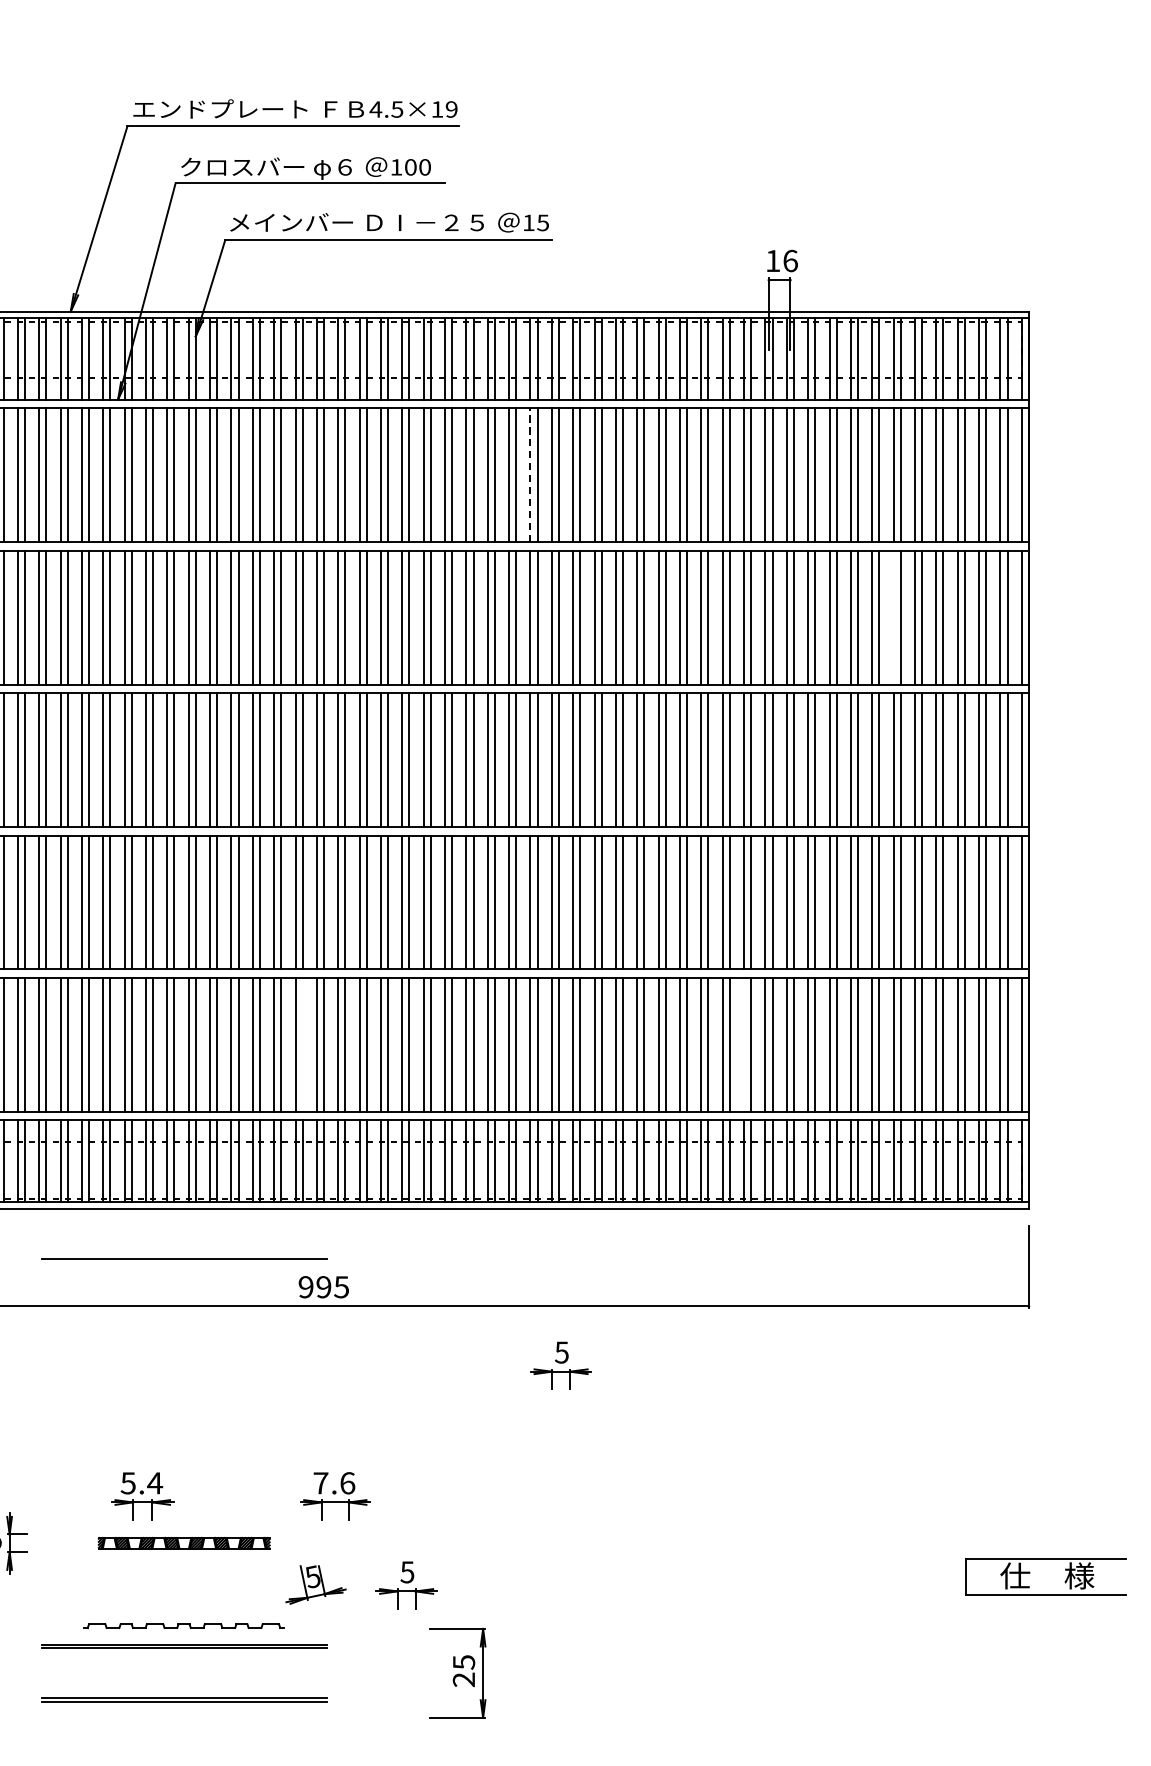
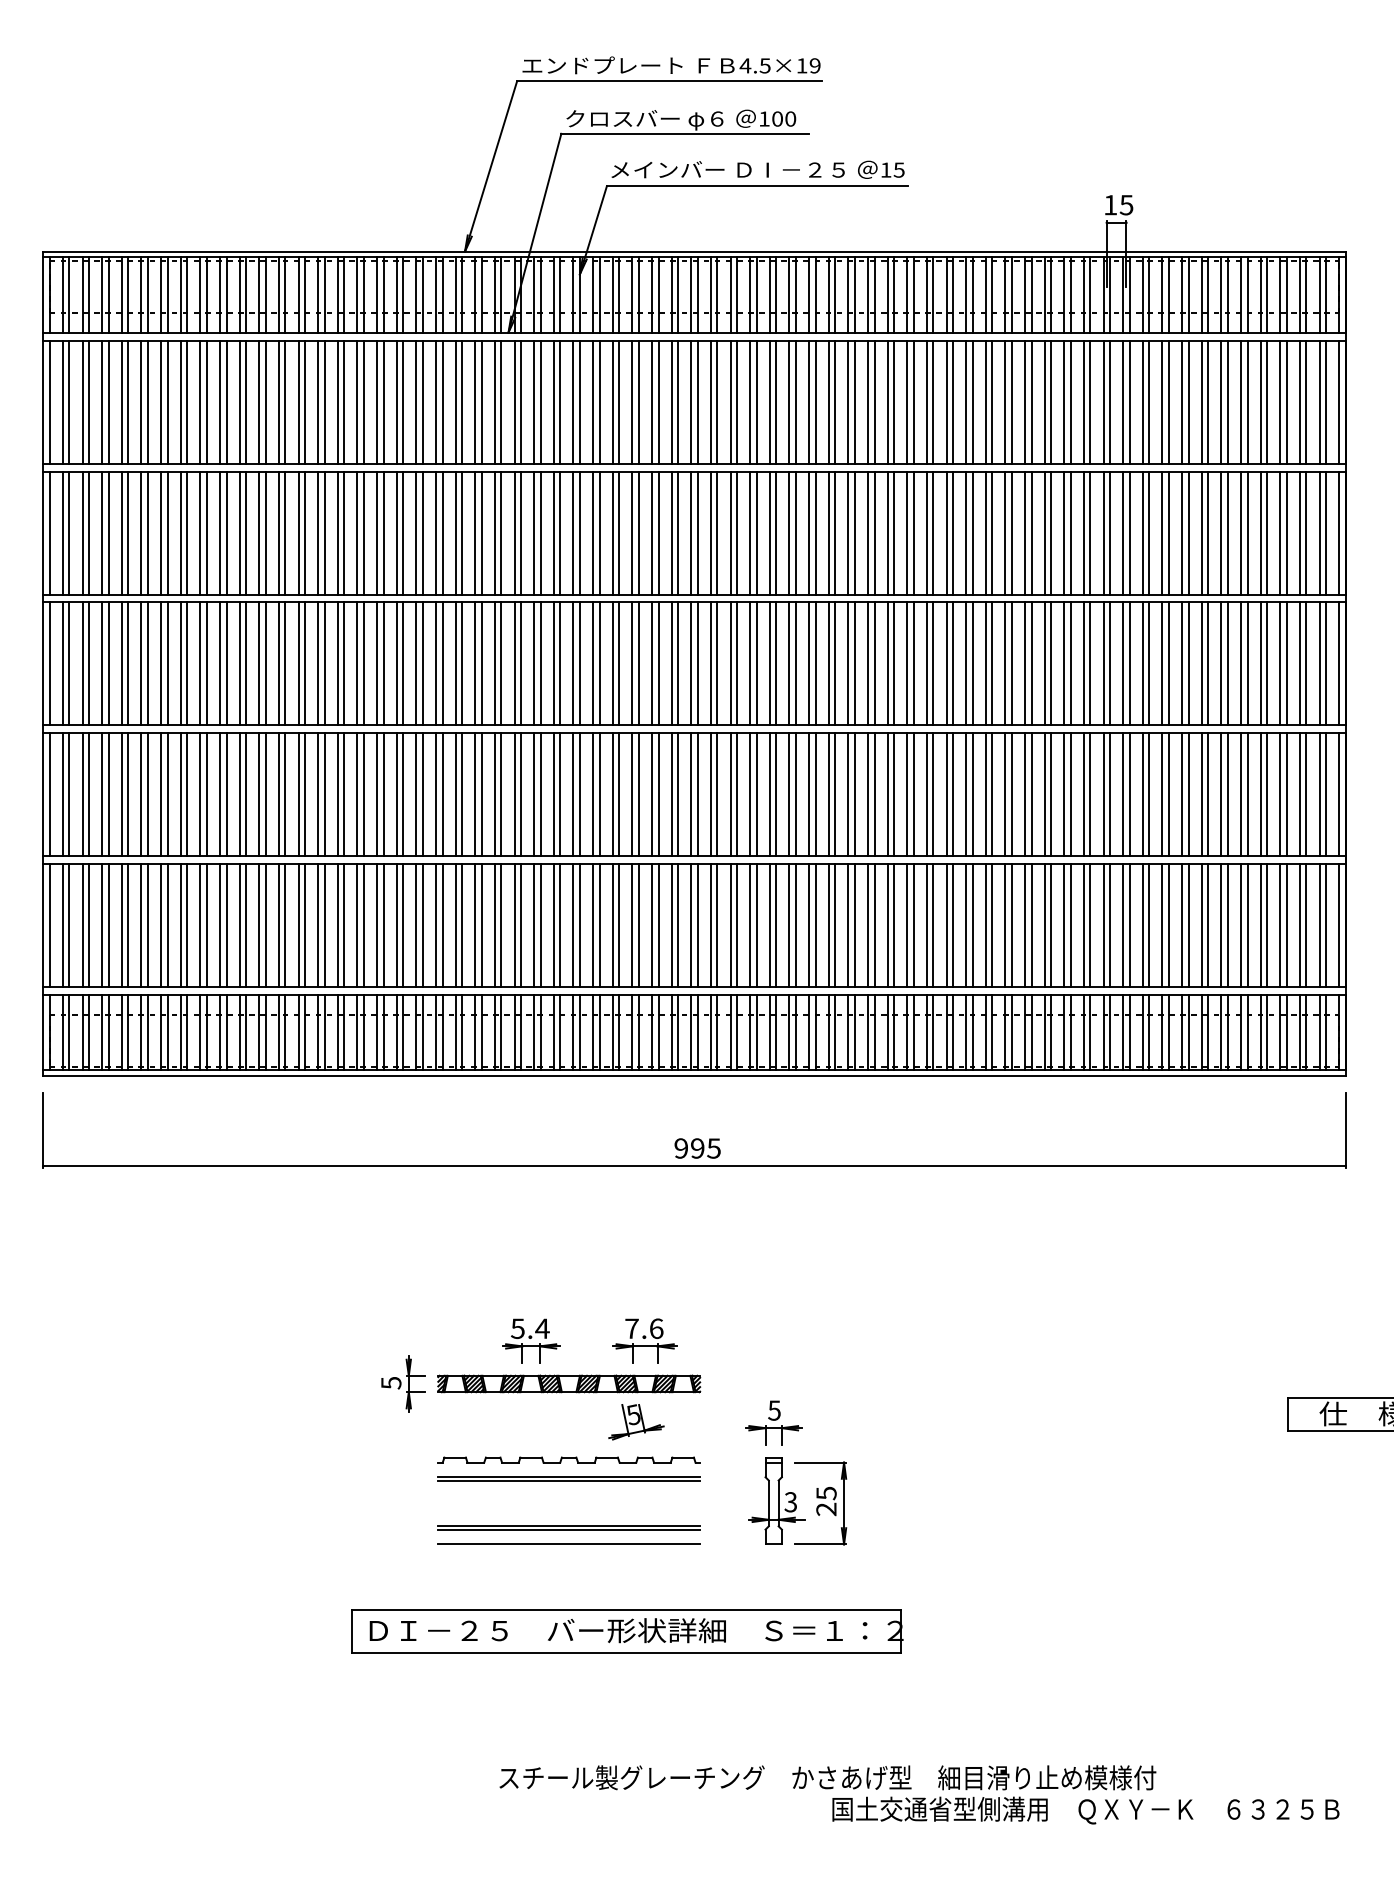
text: (790, 260) -> (1126, 204), 16 -> 15
line: (530, 475) -> (887, 402), dashed -> solid
line: (893, 617) -> (1221, 532), added
line: (303, 1044) -> (678, 925), added
line: (743, 1044) -> (1083, 925), added
line: (183, 1257) -> (568, 1543), moved
part: (560, 1365) -> (915, 1220), removed
part: (334, 1496) -> (644, 1340), moved
part: (184, 1542) -> (569, 1383), size x1.67
part: (316, 1585) -> (636, 1422), moved
part: (183, 1625) -> (568, 1459), size x1.43
part: (409, 1670) -> (776, 1500), added

